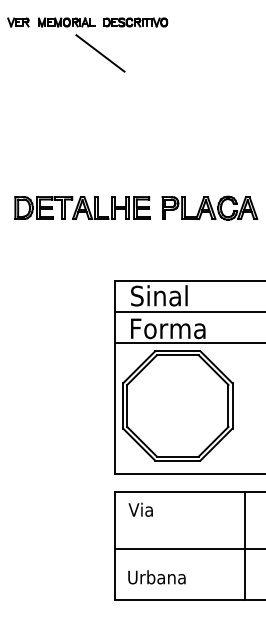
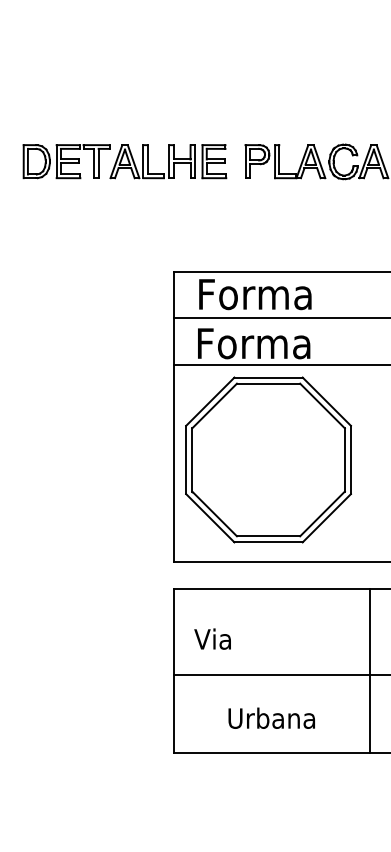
text: (168, 295) -> (254, 293), Sinal -> Forma
text: (140, 509) -> (212, 638), moved
text: (156, 577) -> (271, 718), moved

